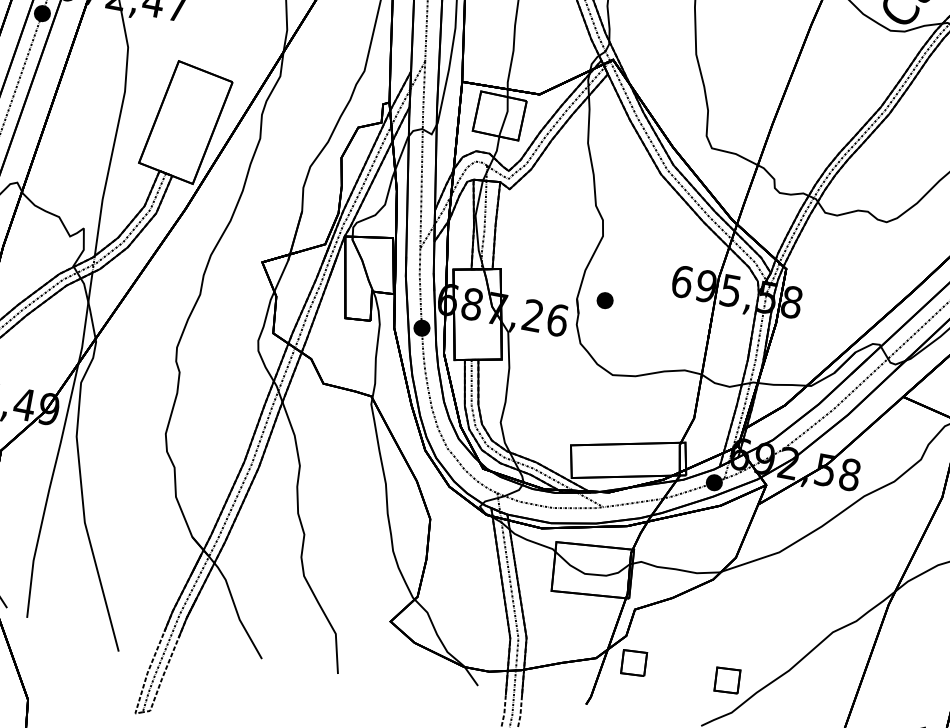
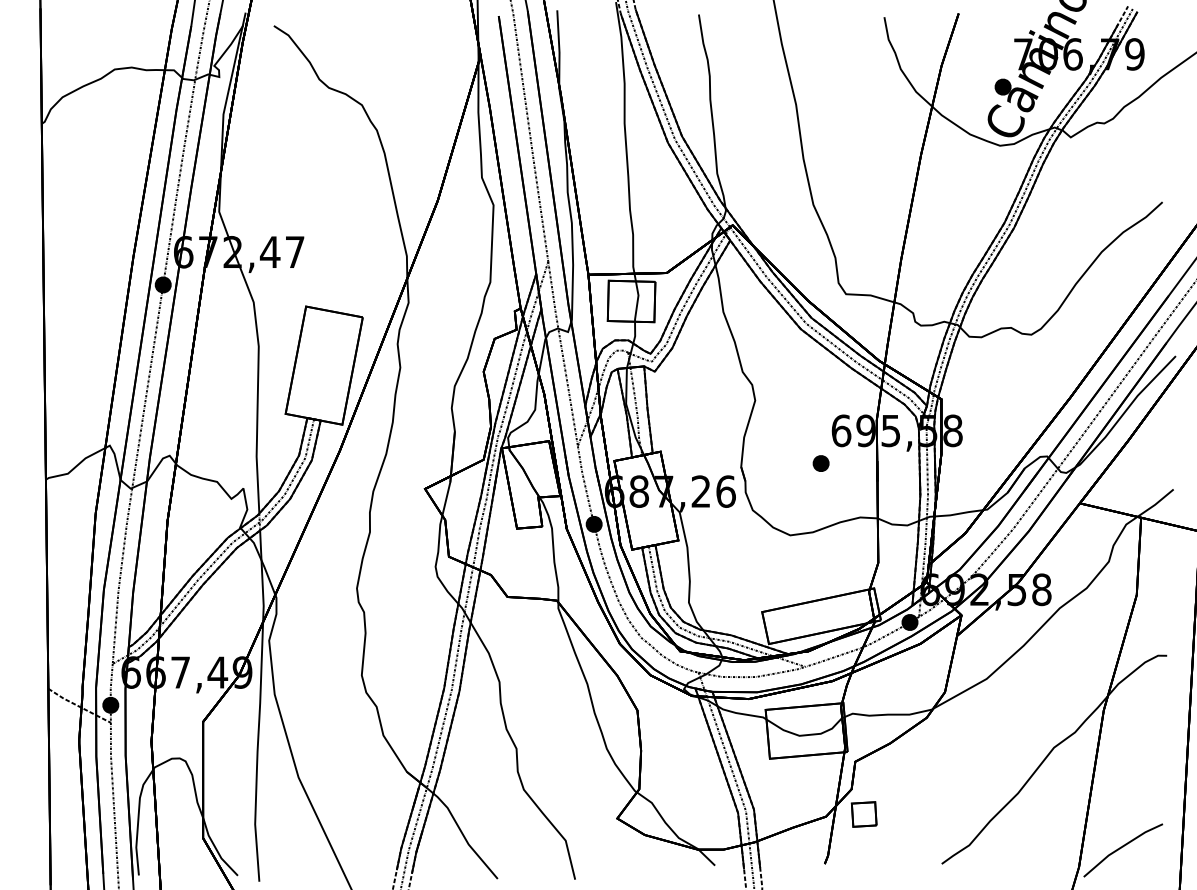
part: (604, 300) -> (820, 463), moved
part: (726, 680) -> (958, 814), removed

